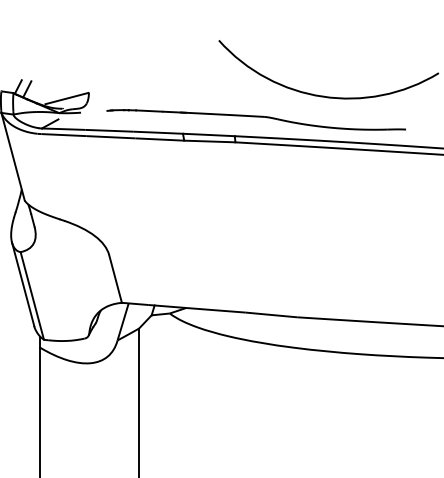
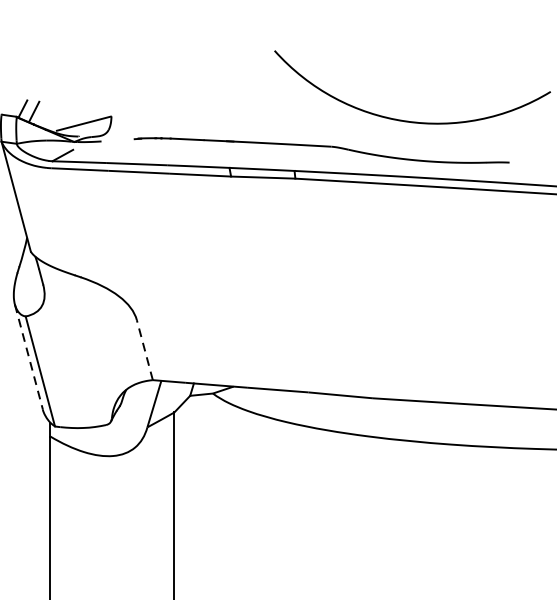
line: (115, 278) -> (144, 349), solid -> dashed
line: (23, 284) -> (29, 357), solid -> dashed

